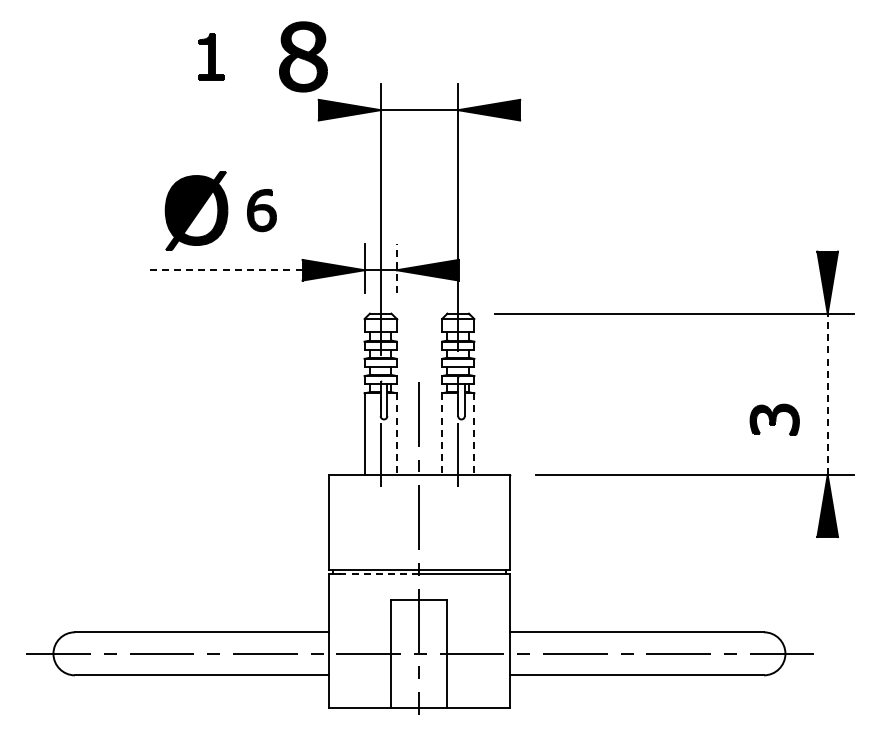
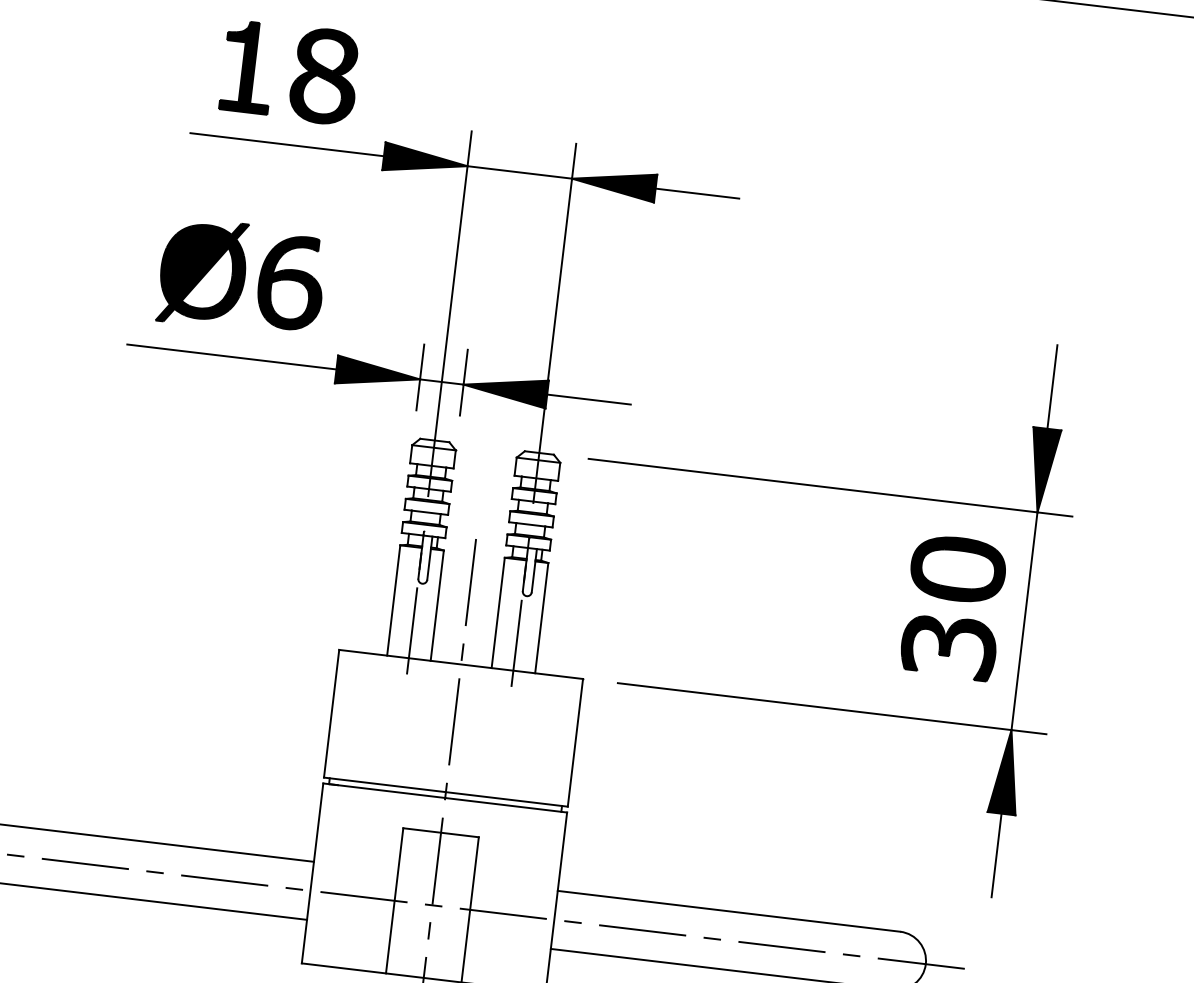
part: (211, 56) -> (248, 66), size x1.43
part: (303, 56) -> (324, 75), moved
line: (246, 110) -> (286, 145), added
line: (551, 110) -> (697, 194), added
part: (261, 210) -> (290, 282), size x1.67
line: (827, 220) -> (1052, 386), added
line: (396, 268) -> (463, 382), dashed -> solid
line: (224, 270) -> (231, 357), dashed -> solid
line: (489, 270) -> (588, 399), added
part: (774, 361) -> (958, 568), added
line: (827, 394) -> (1024, 621), dashed -> solid
part: (774, 419) -> (948, 646), size x1.43
line: (396, 434) -> (436, 606), dashed -> solid
line: (442, 434) -> (498, 613), dashed -> solid
line: (474, 434) -> (541, 618), dashed -> solid
line: (827, 568) -> (996, 855), added
line: (373, 574) -> (383, 791), dashed -> solid

